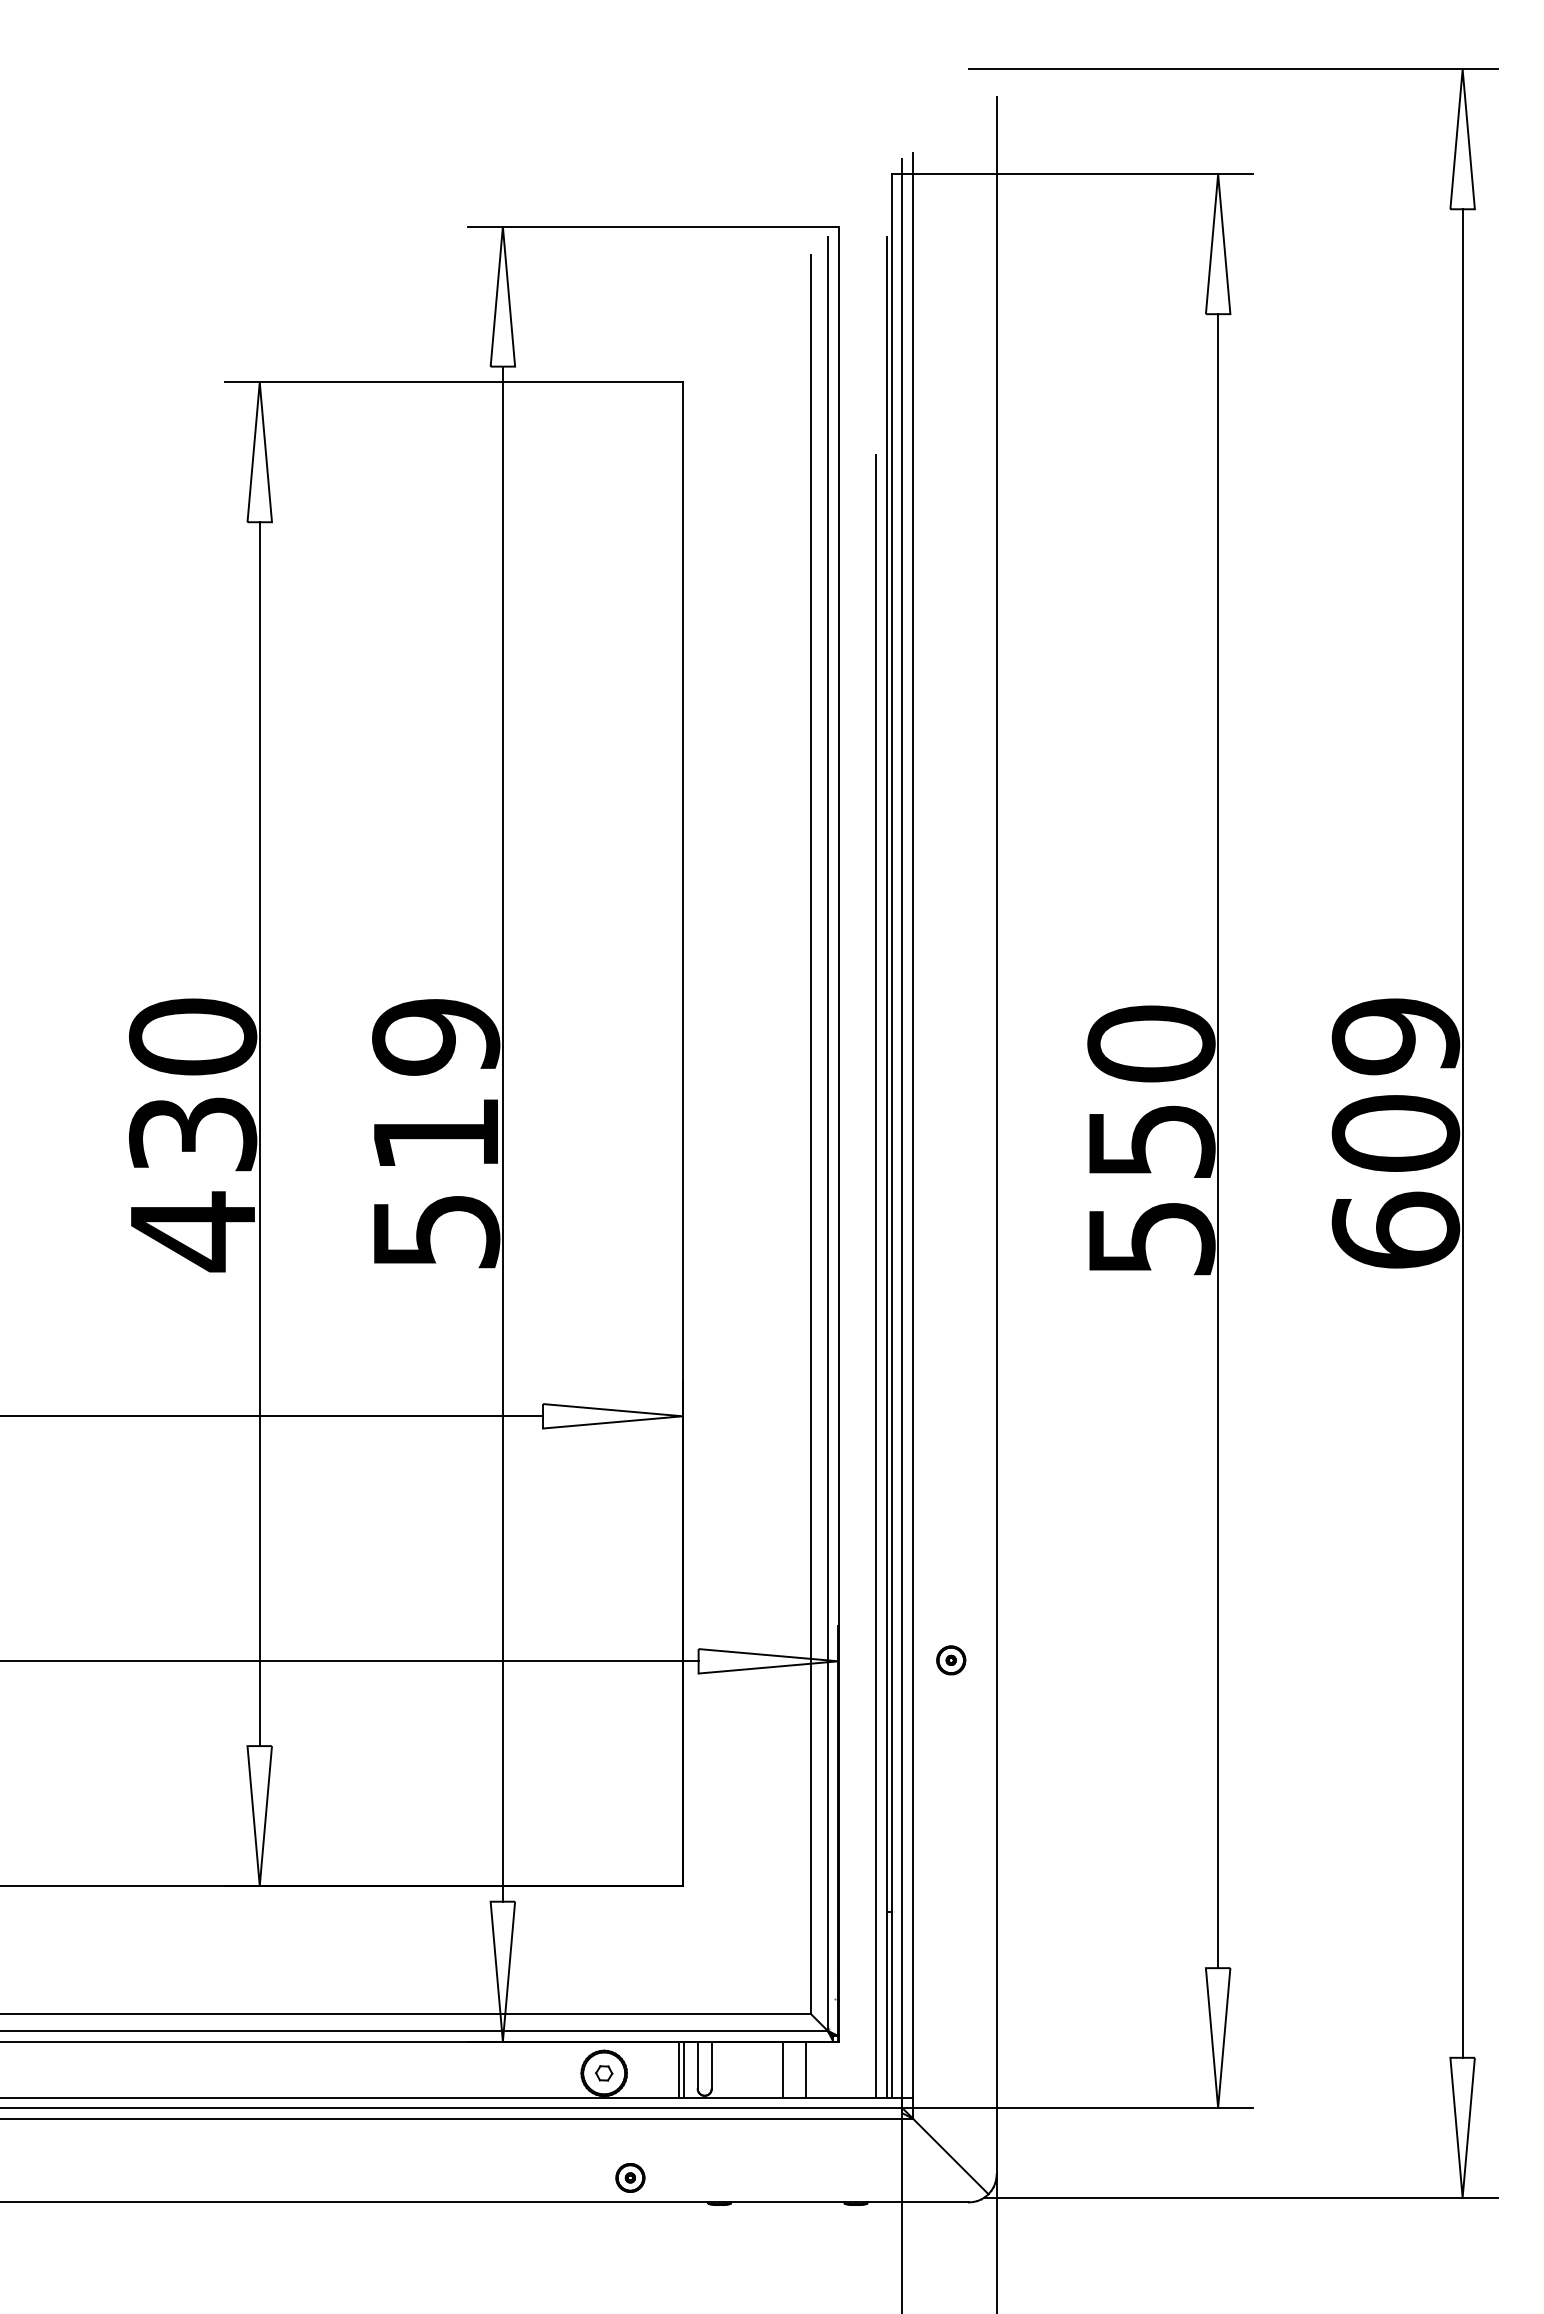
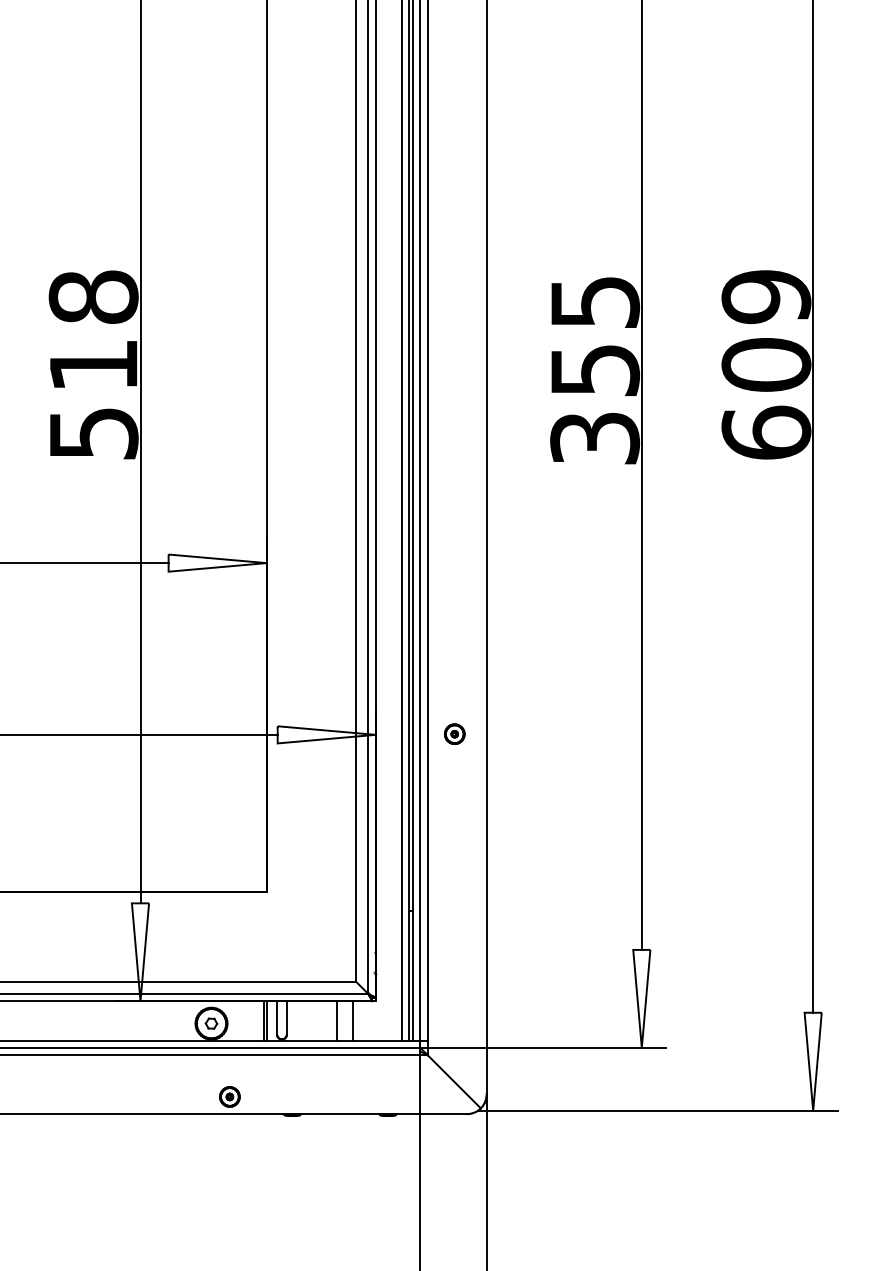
text: (436, 1036) -> (93, 296), 519 -> 518
text: (1151, 1140) -> (595, 369), 550 -> 355

